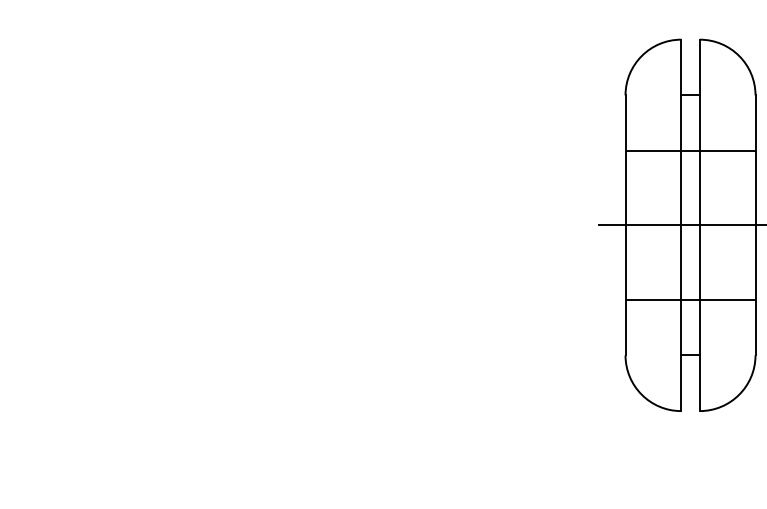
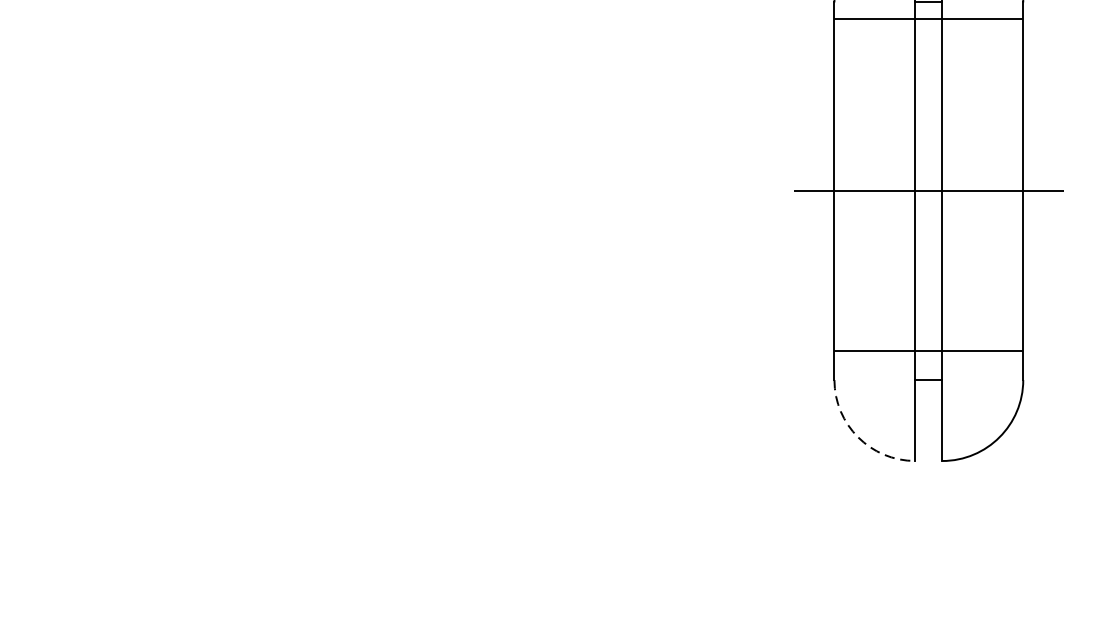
line: (690, 151) -> (928, 20), moved
line: (690, 299) -> (928, 351), moved
arc: (641, 394) -> (857, 436), solid -> dashed

